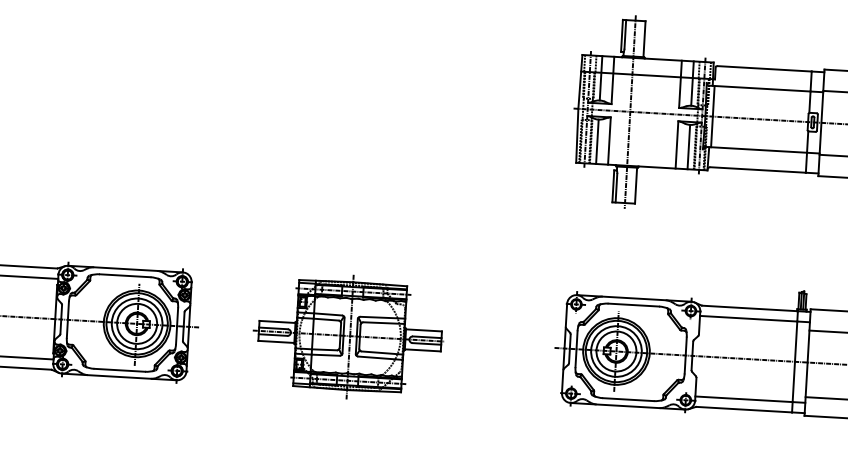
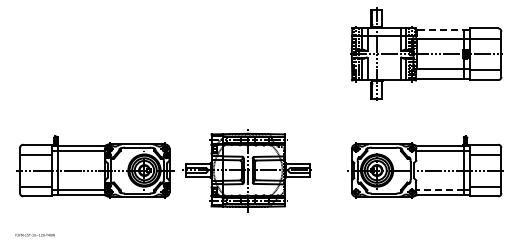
line: (764, 68) -> (440, 29), solid -> dashed
part: (347, 335) -> (246, 170), size x1.4
line: (744, 400) -> (440, 190), solid -> dashed

